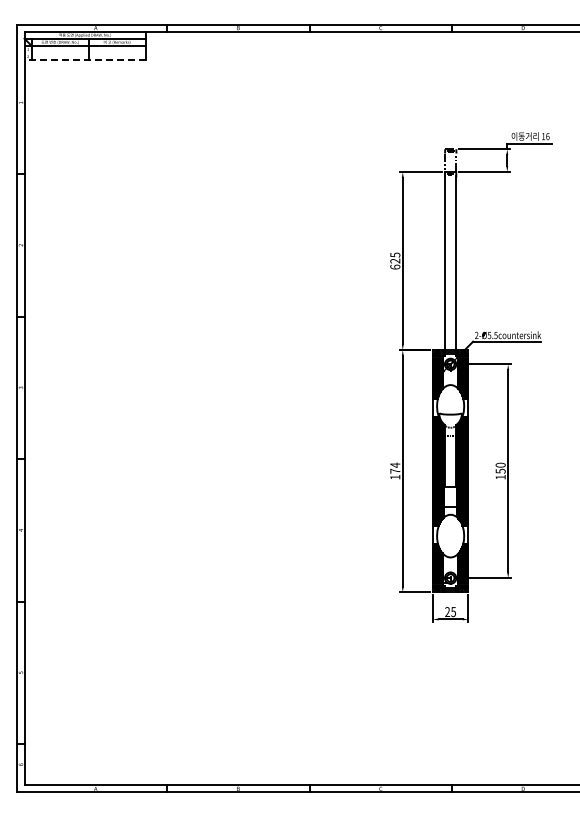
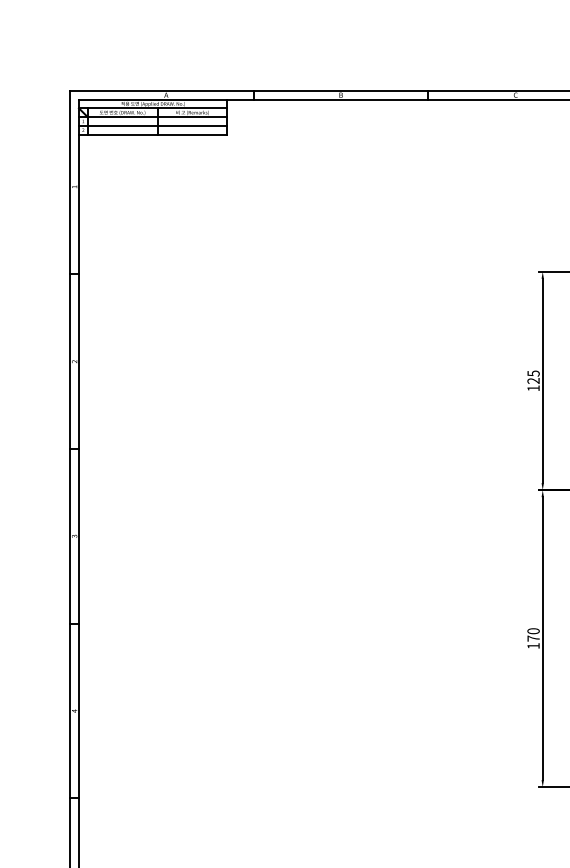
line: (84, 53) -> (152, 126), added
line: (85, 60) -> (153, 135), dashed -> solid
text: (395, 266) -> (533, 387), 625 -> 125
text: (395, 464) -> (533, 630), 174 -> 170

